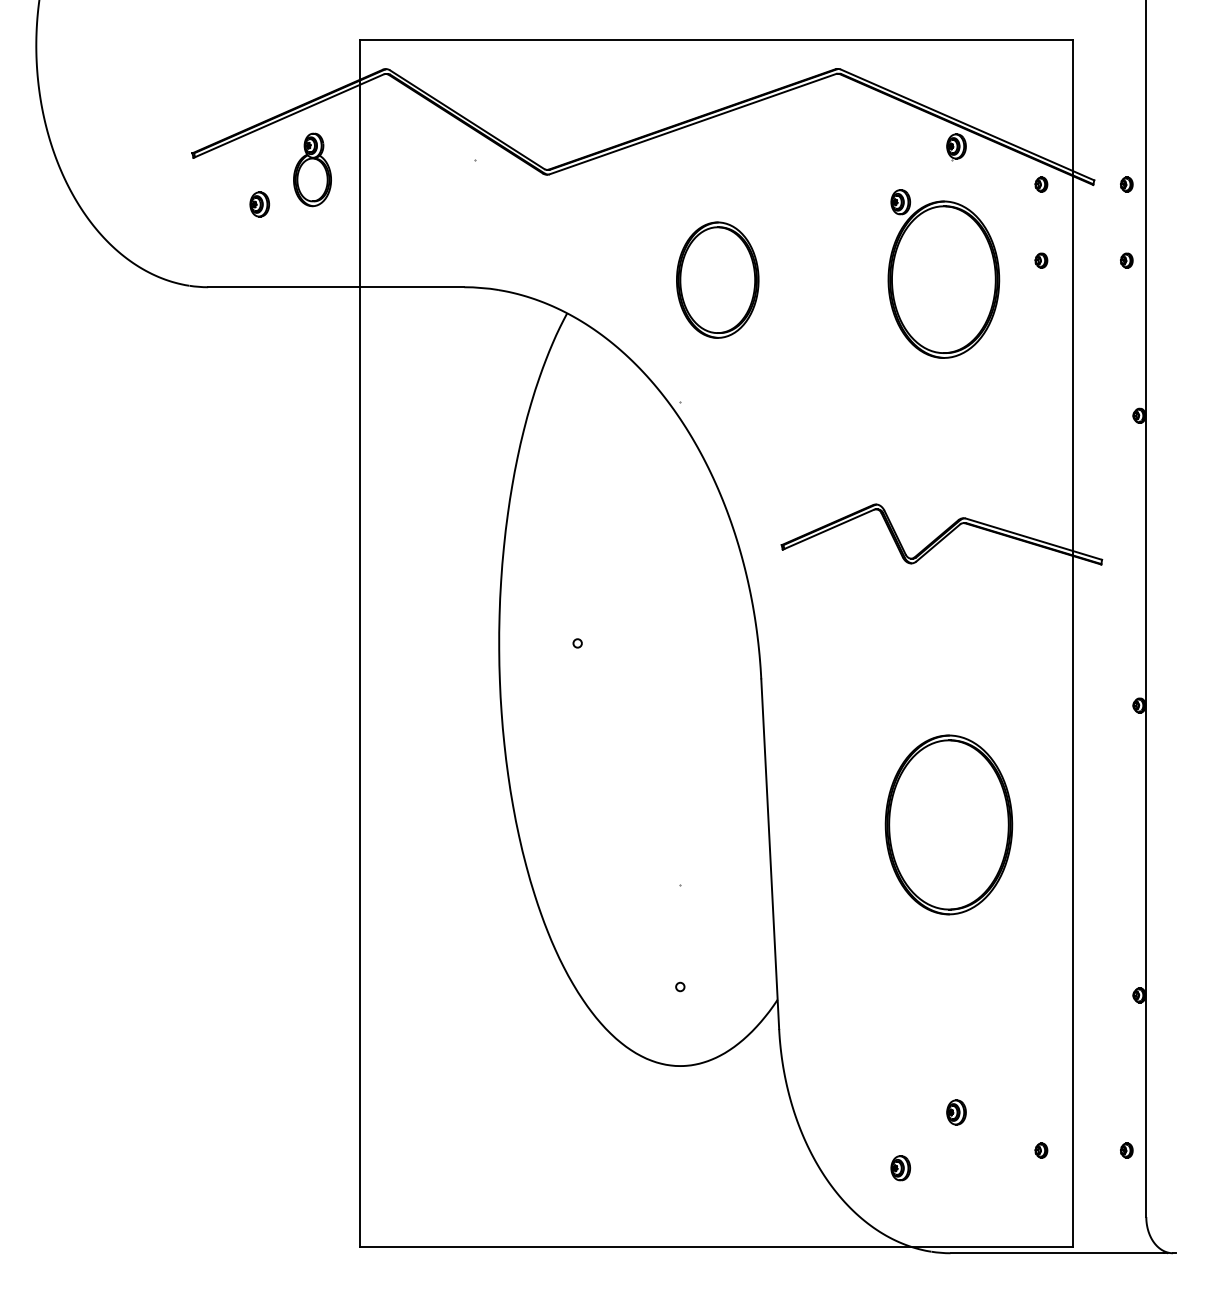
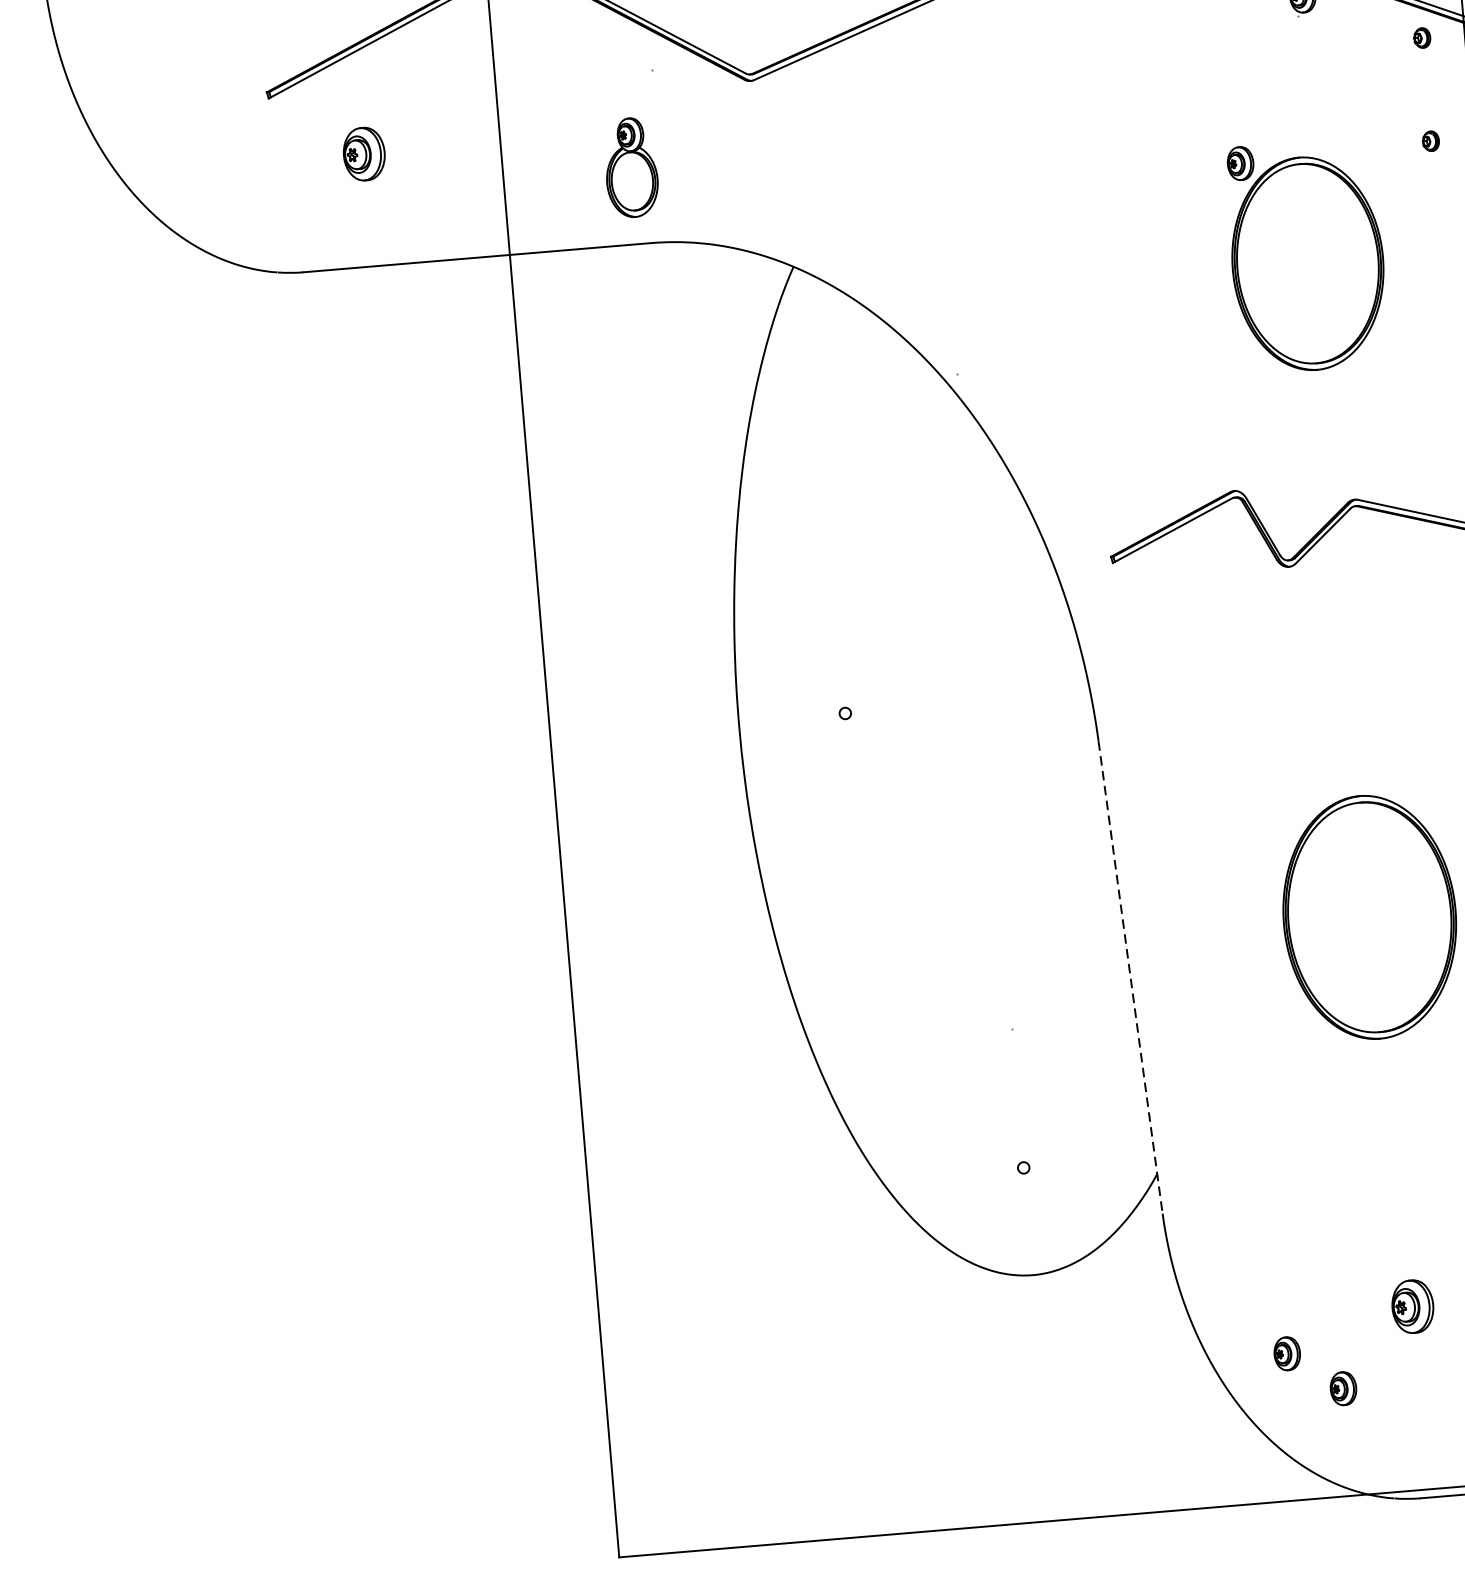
part: (312, 169) -> (631, 167), moved
part: (259, 204) -> (363, 154), size x1.6
part: (943, 273) -> (1306, 255), moved
part: (717, 279) -> (993, 203), removed
line: (770, 854) -> (1130, 977), solid -> dashed
part: (956, 1112) -> (1412, 1306), size x1.6
part: (861, 1139) -> (1286, 1354), added

